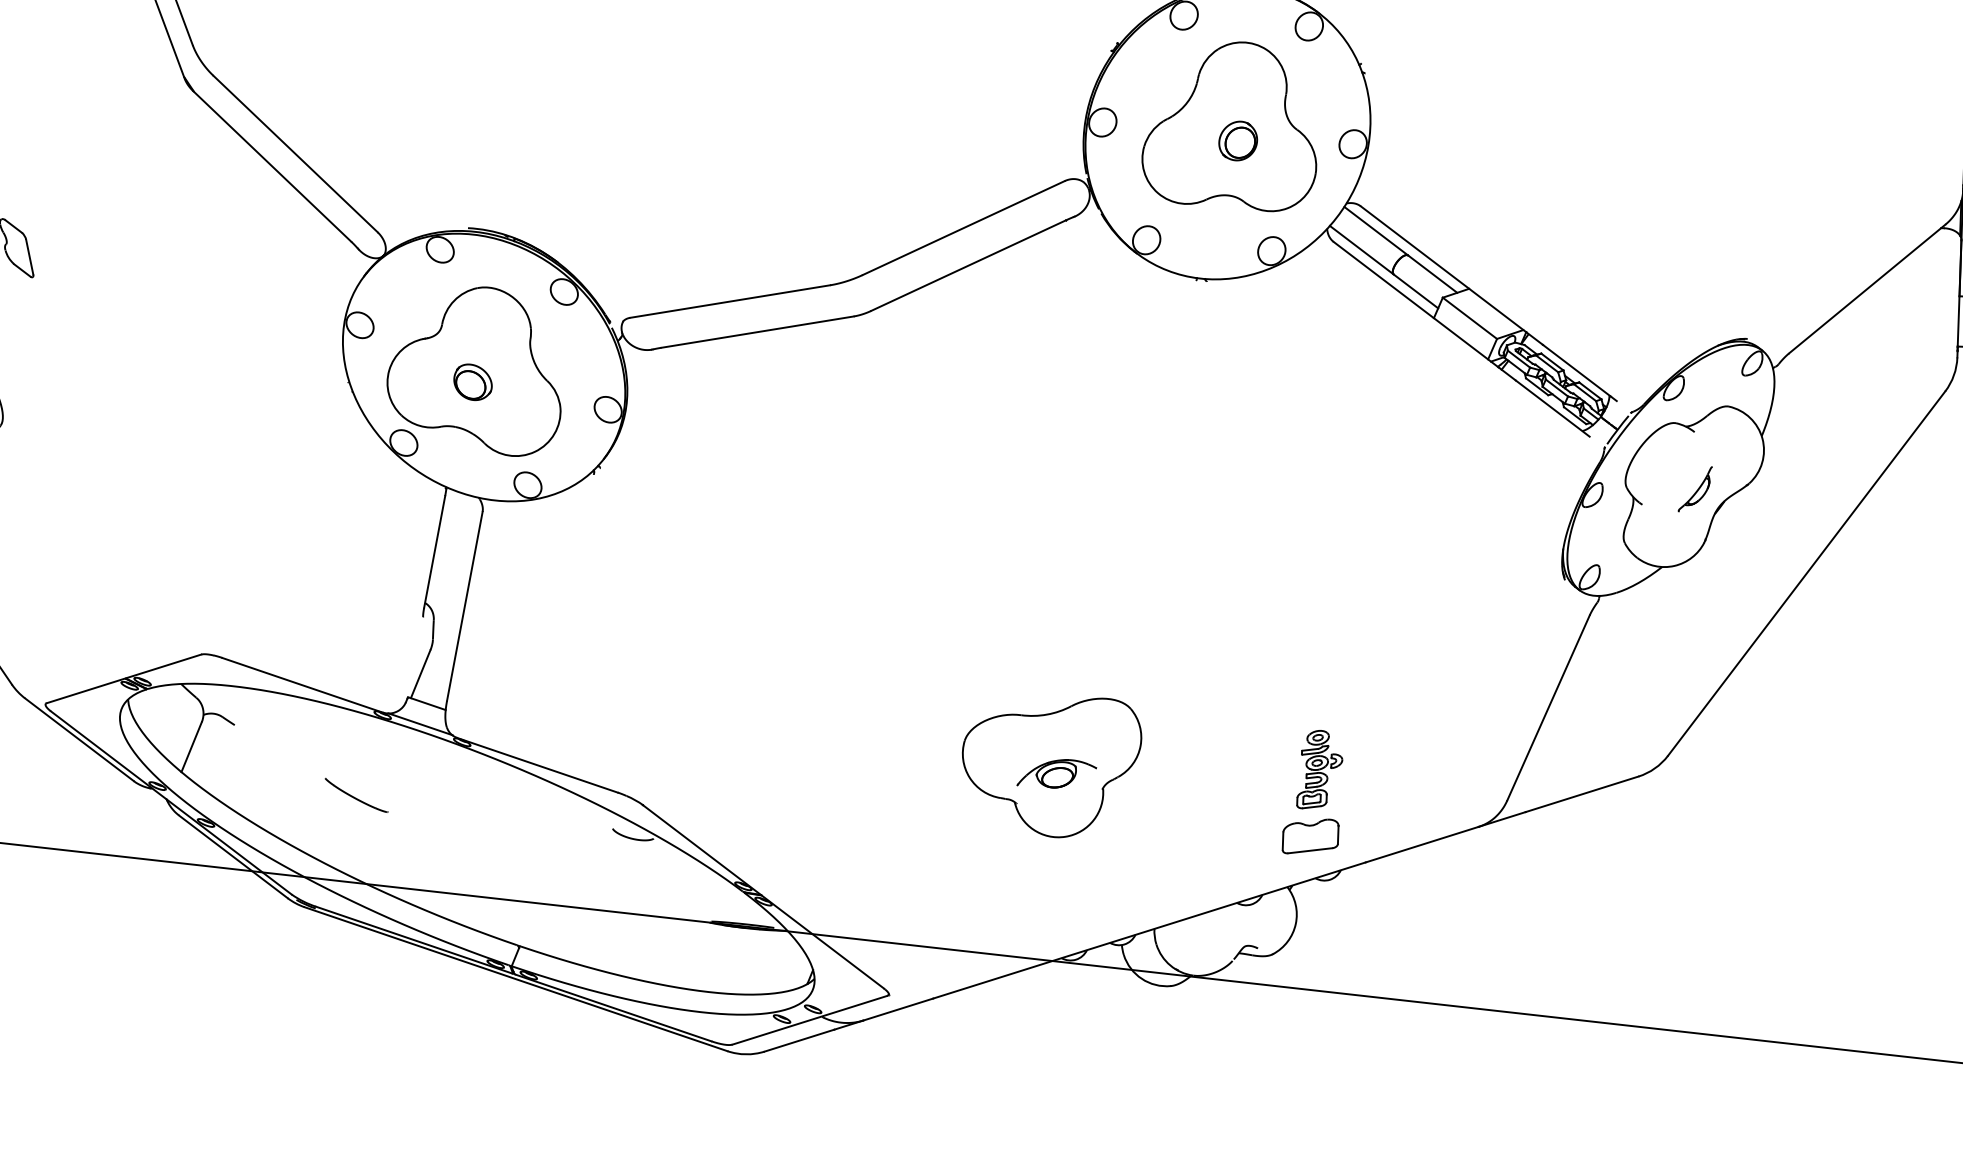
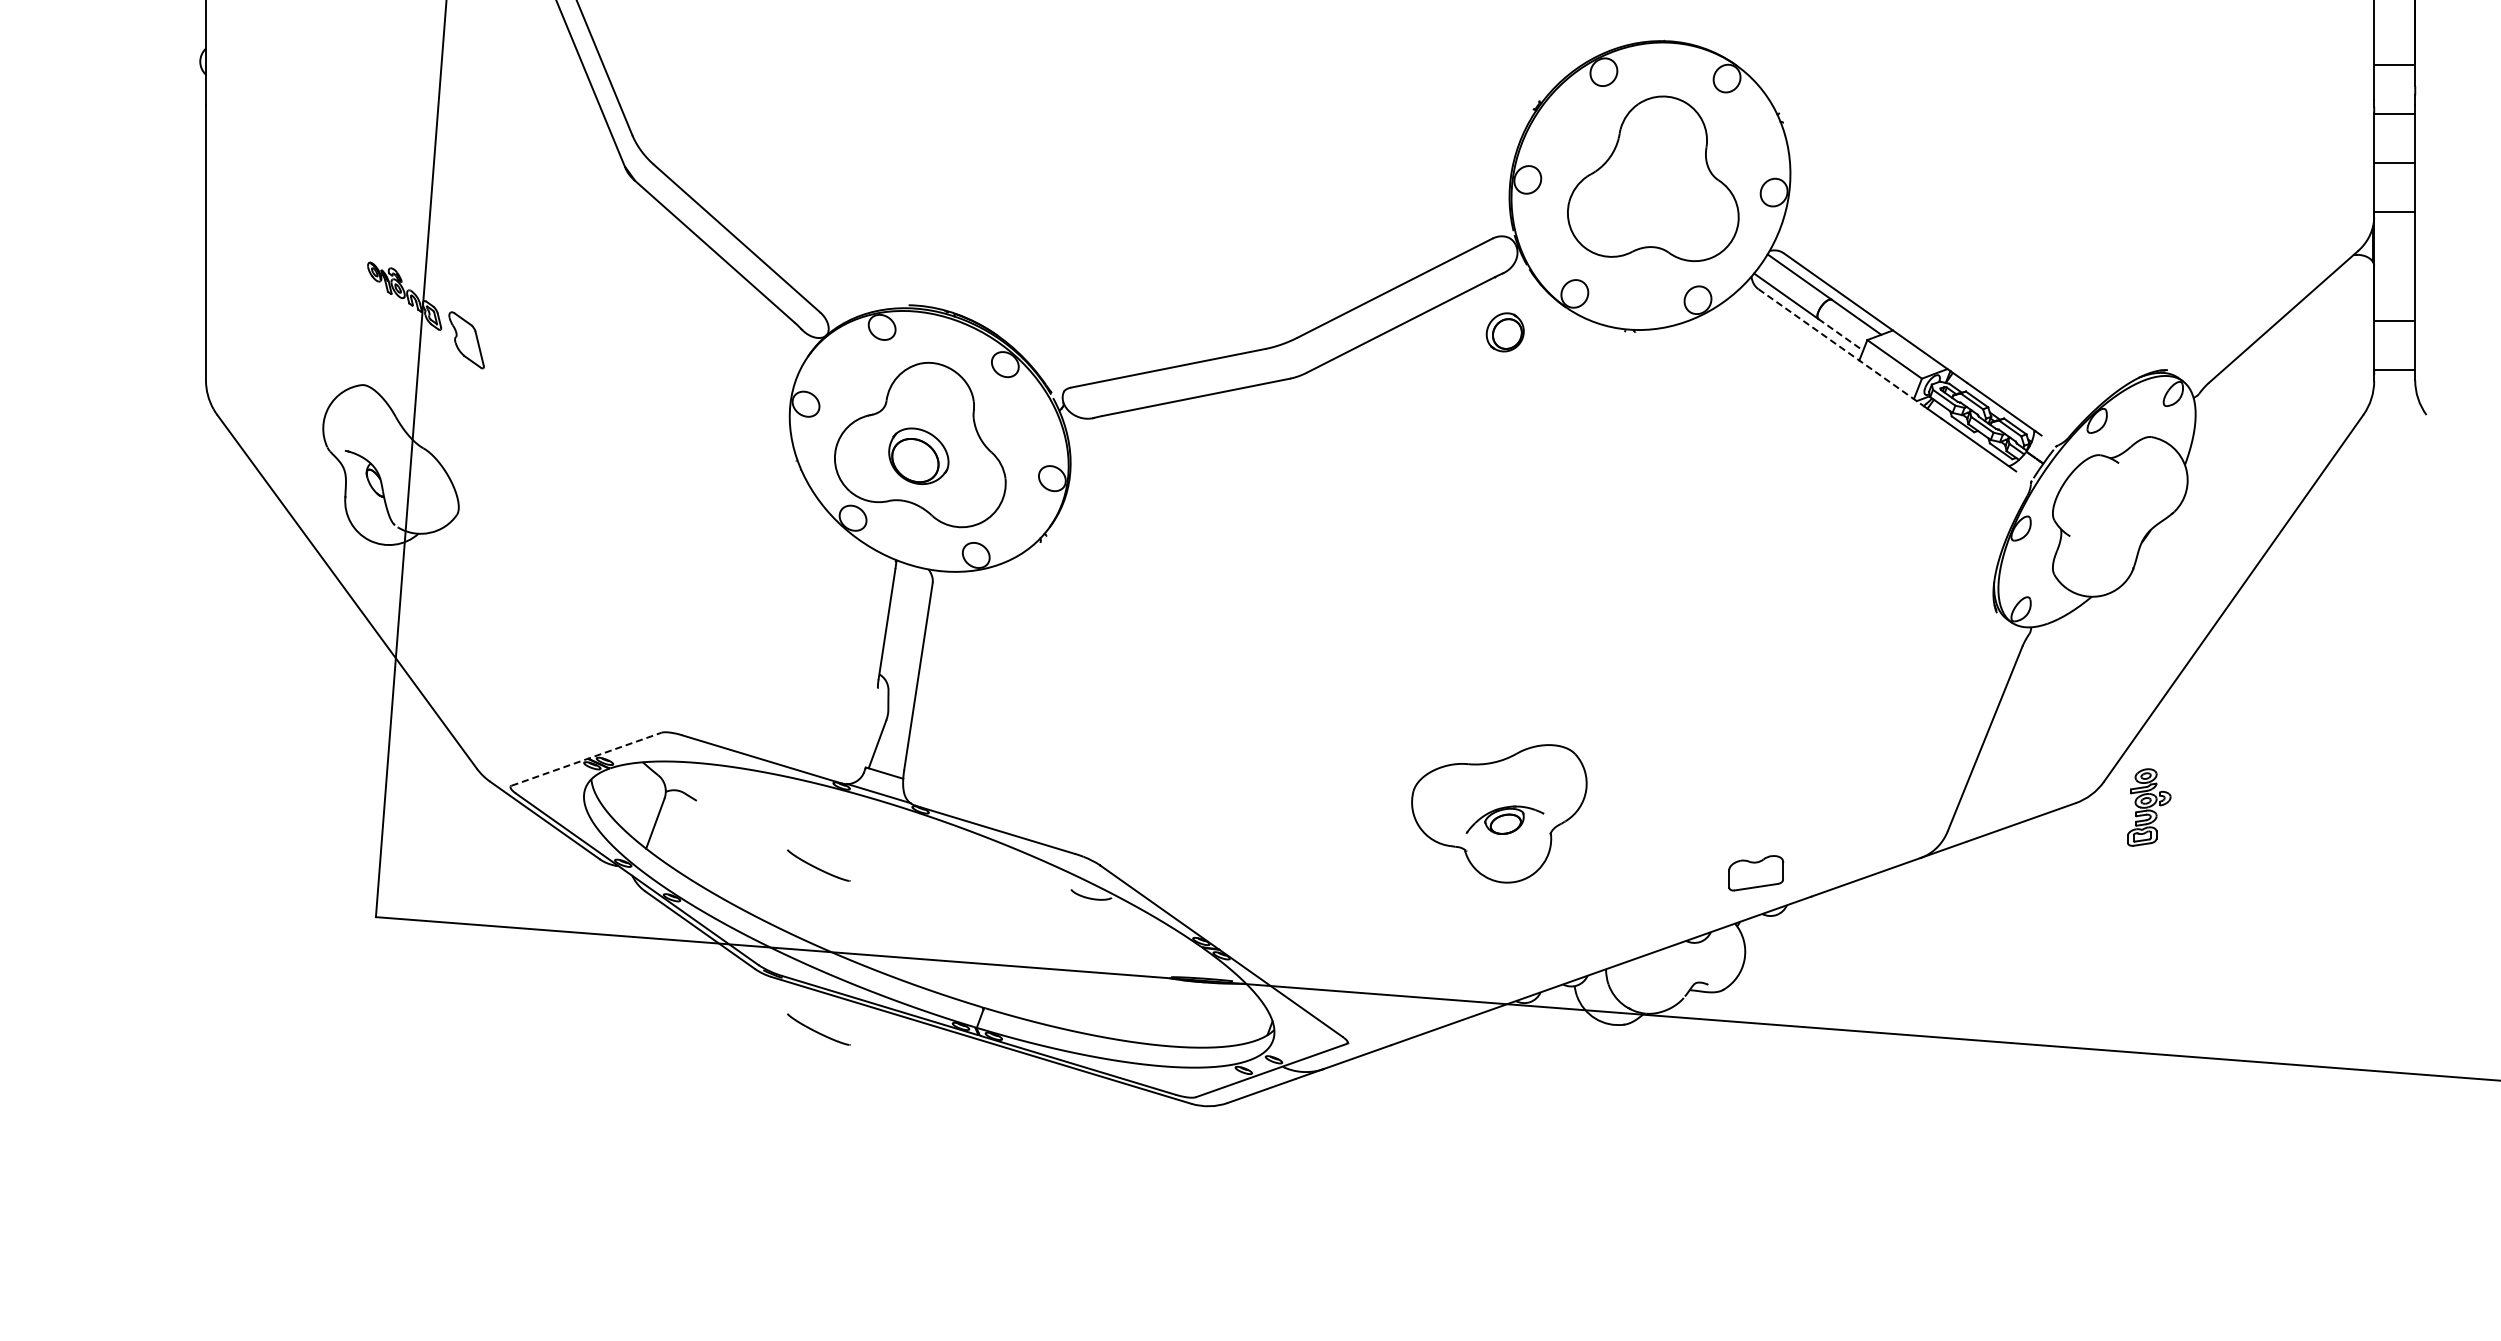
part: (1237, 141) -> (1504, 332), moved
line: (1416, 292) -> (1841, 335), solid -> dashed
line: (1416, 305) -> (1841, 348), solid -> dashed
part: (472, 382) -> (918, 456), size x1.6
part: (1695, 489) -> (2121, 519), removed
line: (123, 679) -> (586, 759), solid -> dashed
part: (1320, 769) -> (2149, 807), moved
part: (350, 962) -> (818, 1029), added

